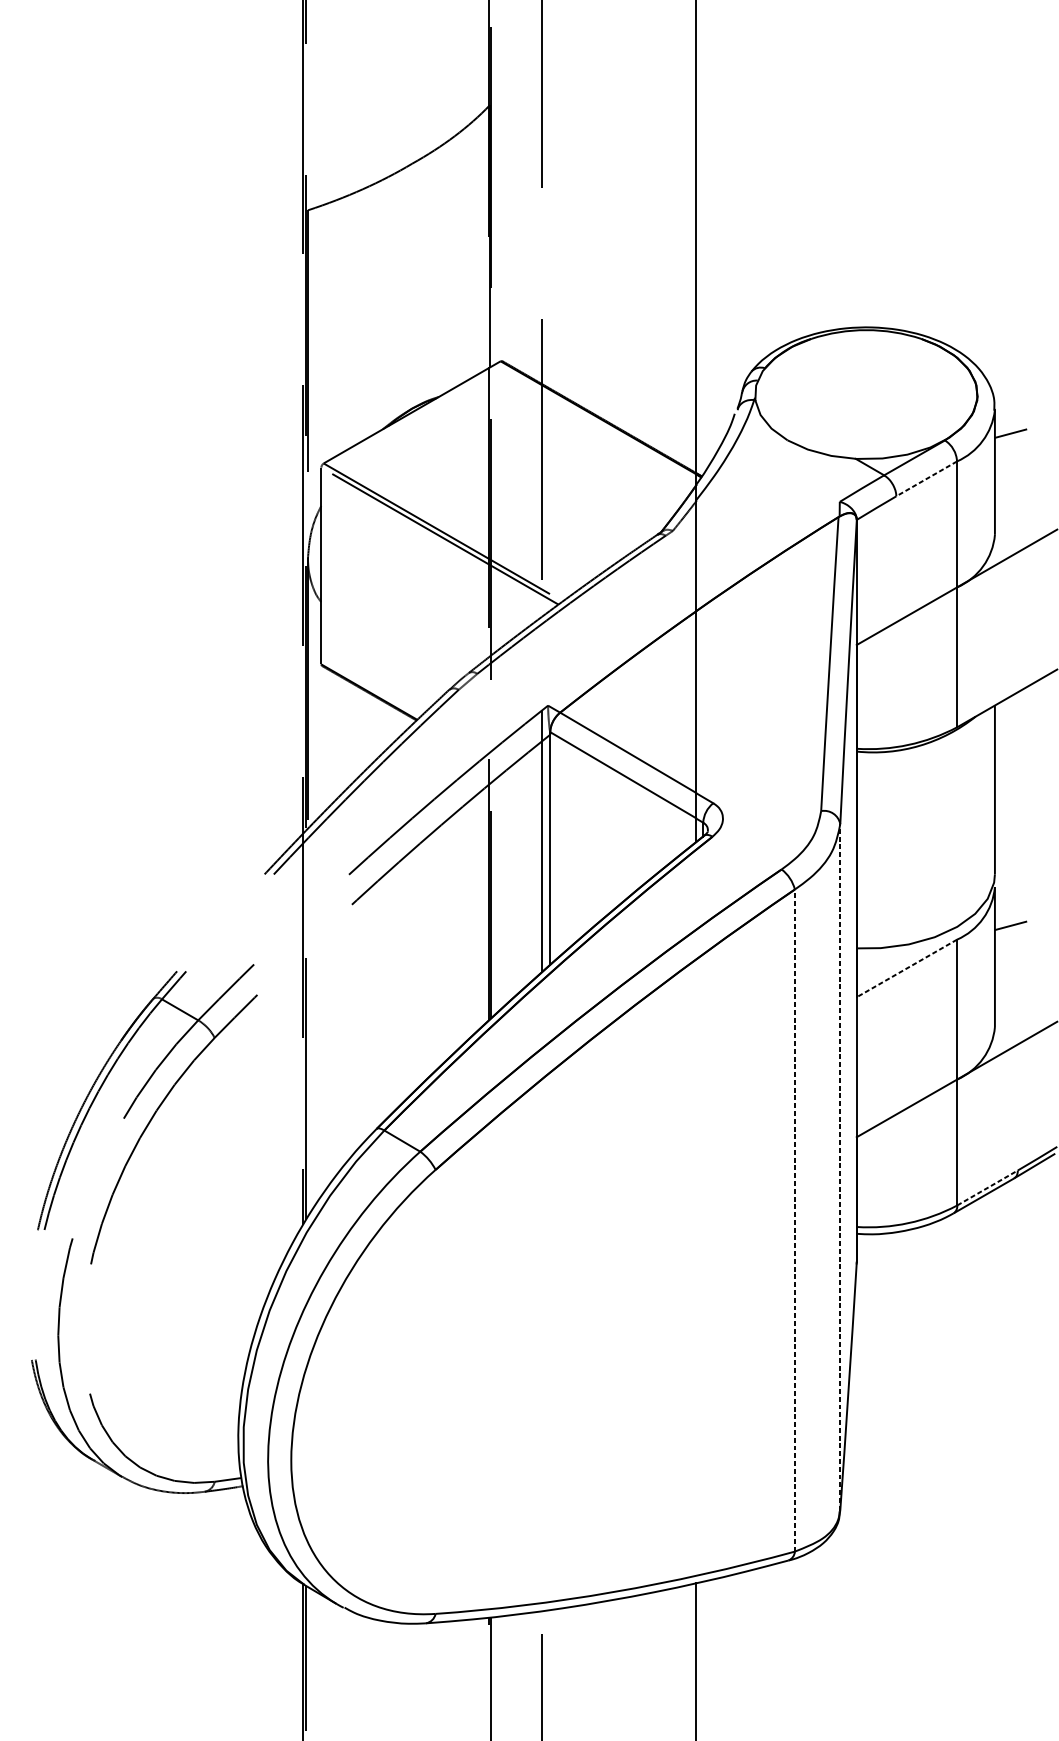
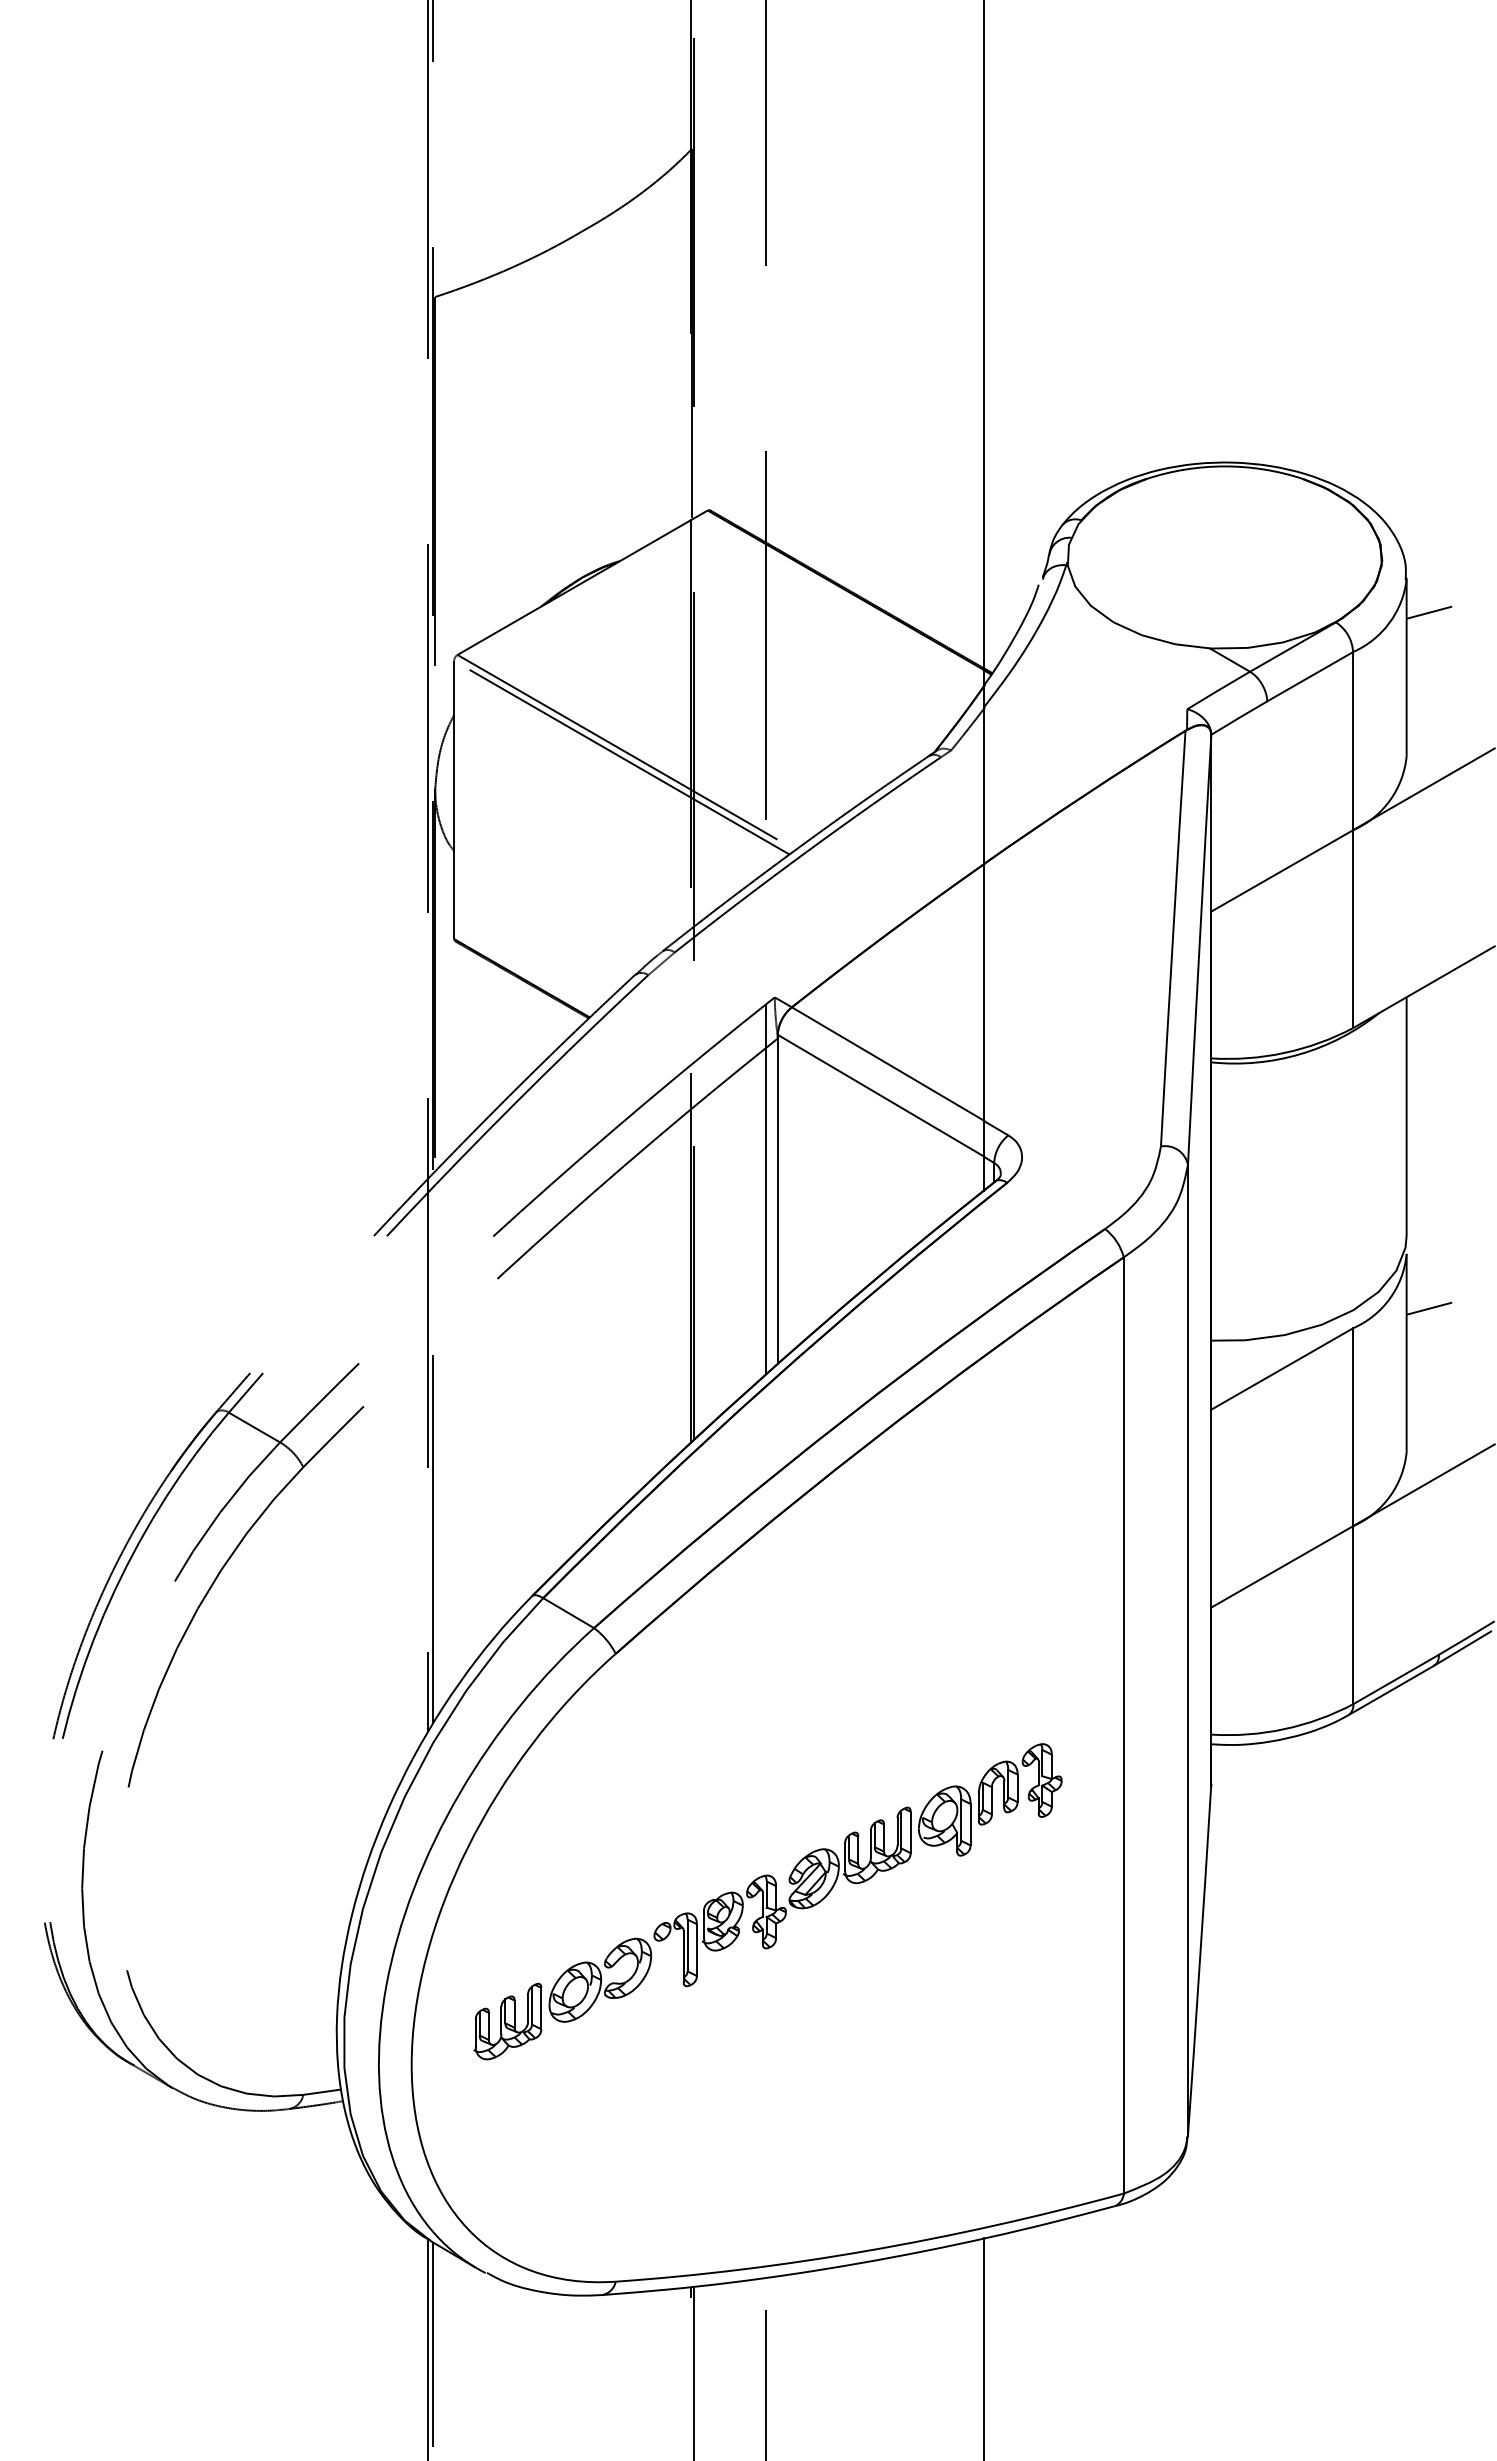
line: (926, 478) -> (1310, 676), dashed -> solid
line: (907, 968) -> (1282, 1369), dashed -> solid
line: (839, 1166) -> (1187, 1649), dashed -> solid
line: (987, 1188) -> (1396, 1679), dashed -> solid
line: (794, 1220) -> (1123, 1725), dashed -> solid
part: (542, 1345) -> (767, 1901), added

